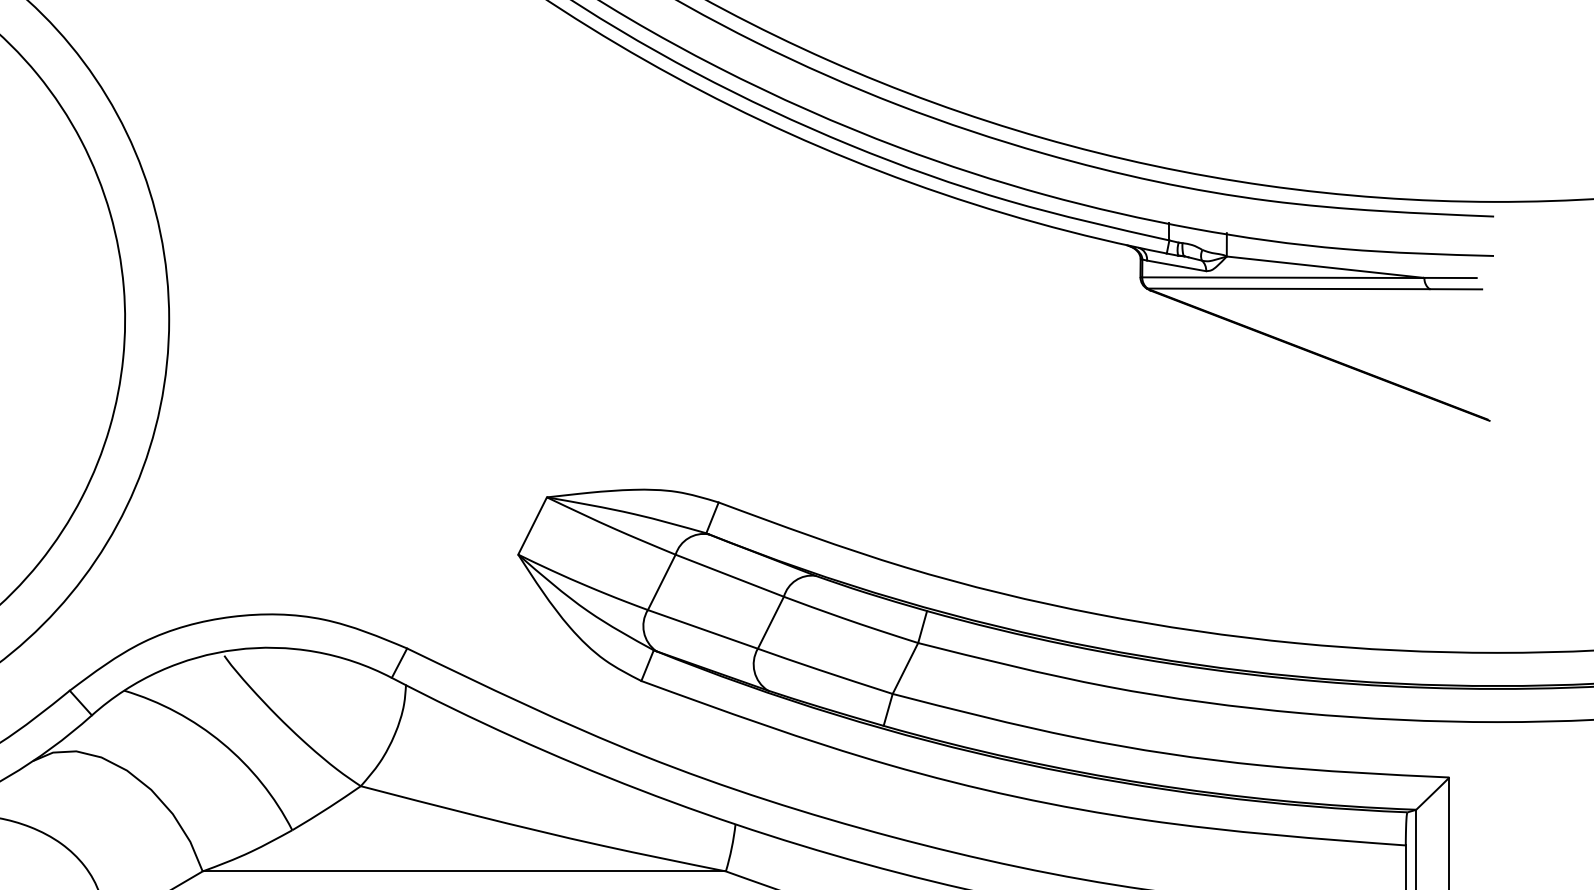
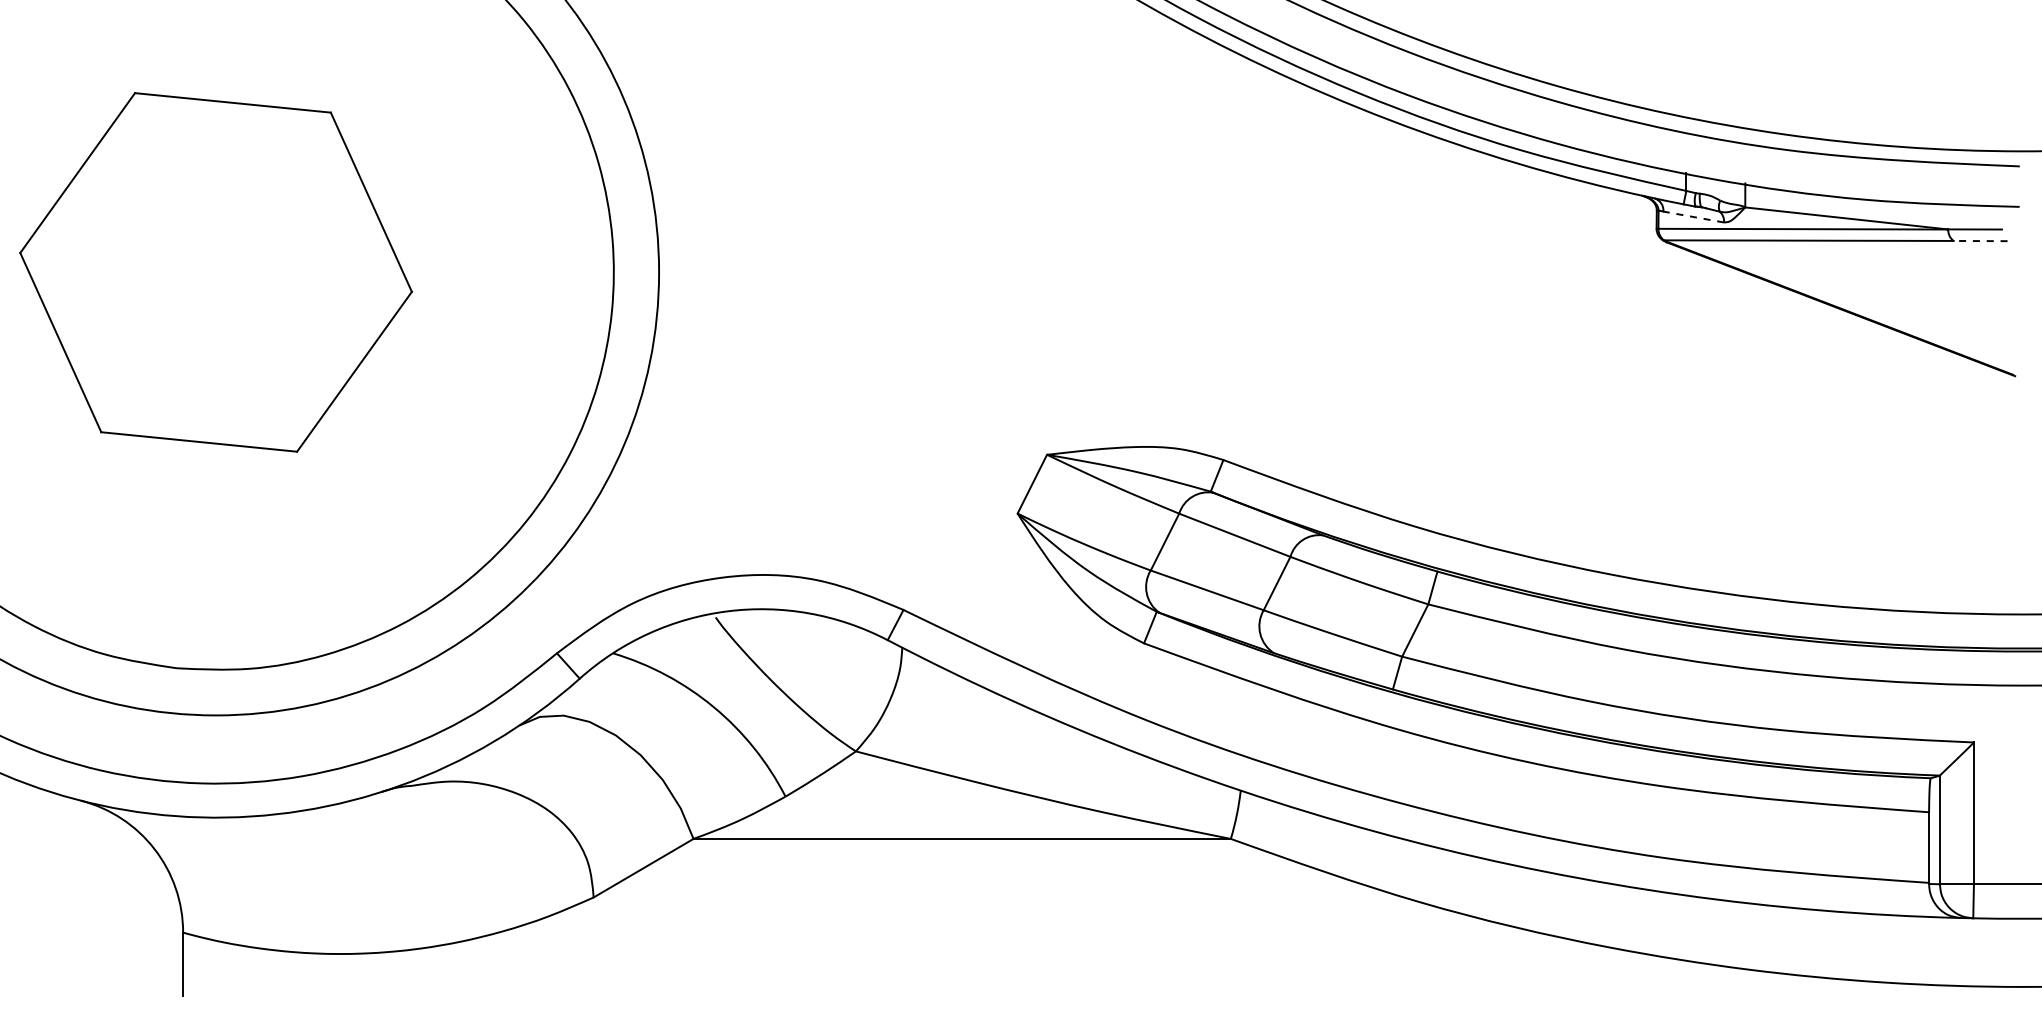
line: (1176, 266) -> (1693, 217), solid -> dashed
line: (1455, 289) -> (1980, 241), solid -> dashed

